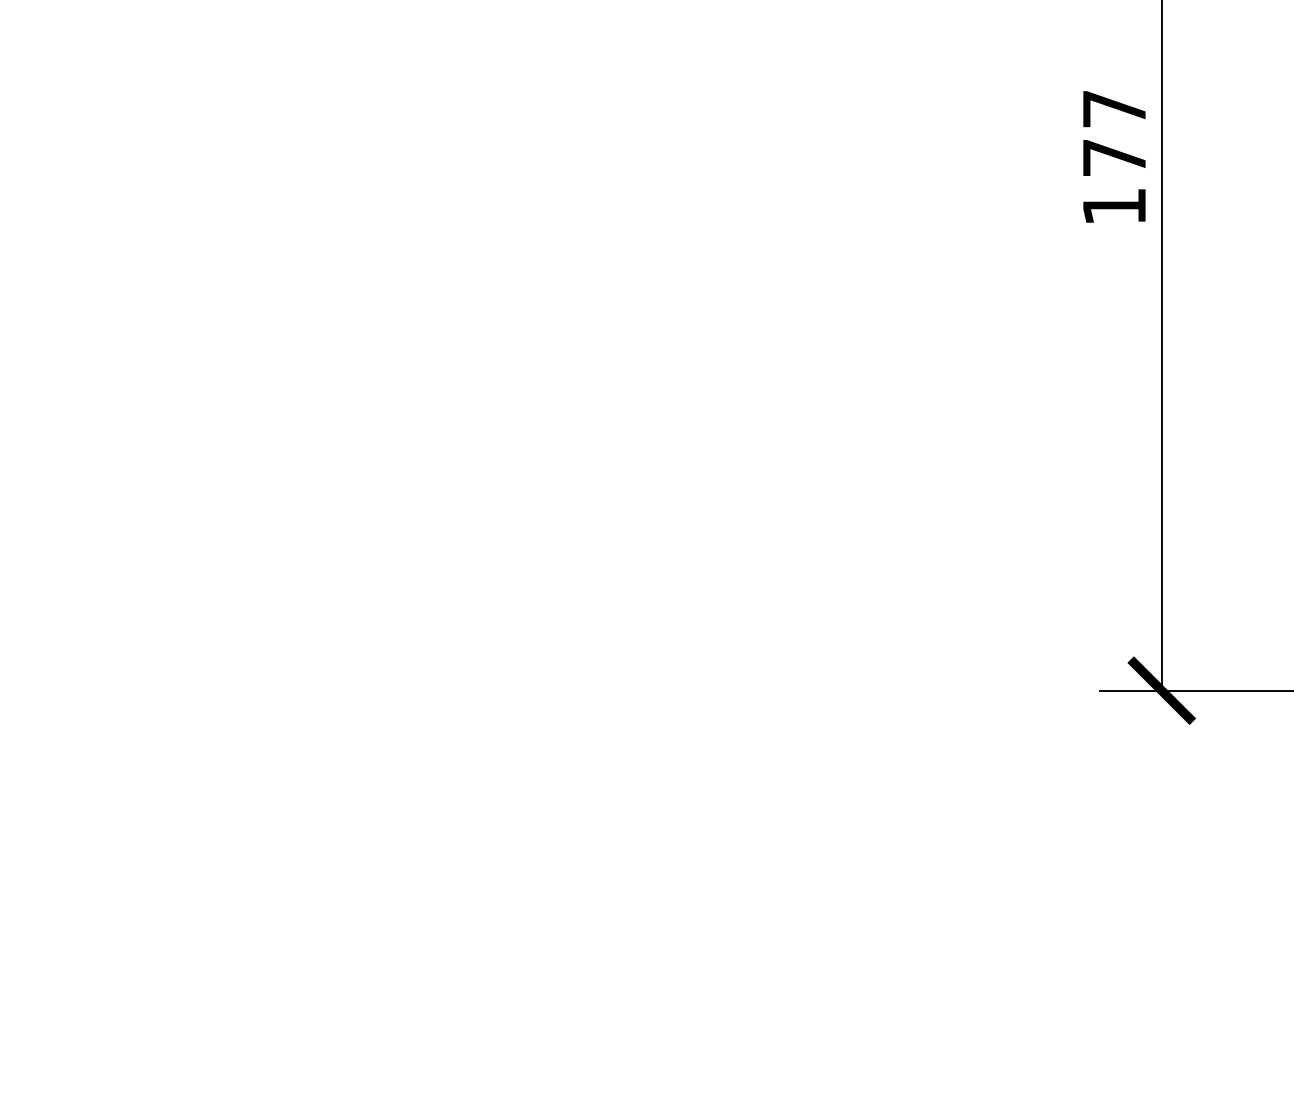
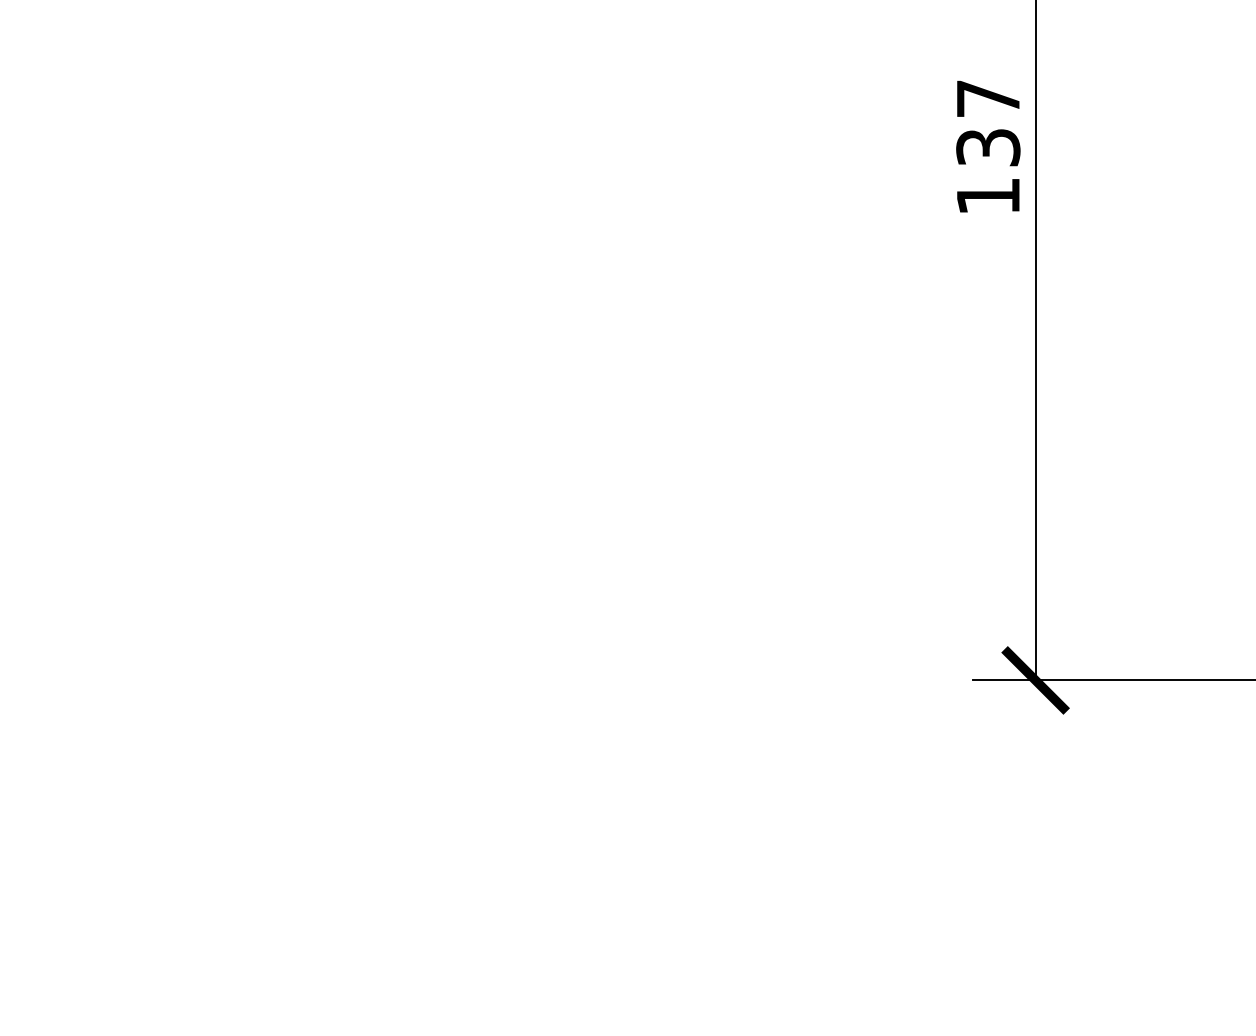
text: (1114, 157) -> (988, 147), 177 -> 137

